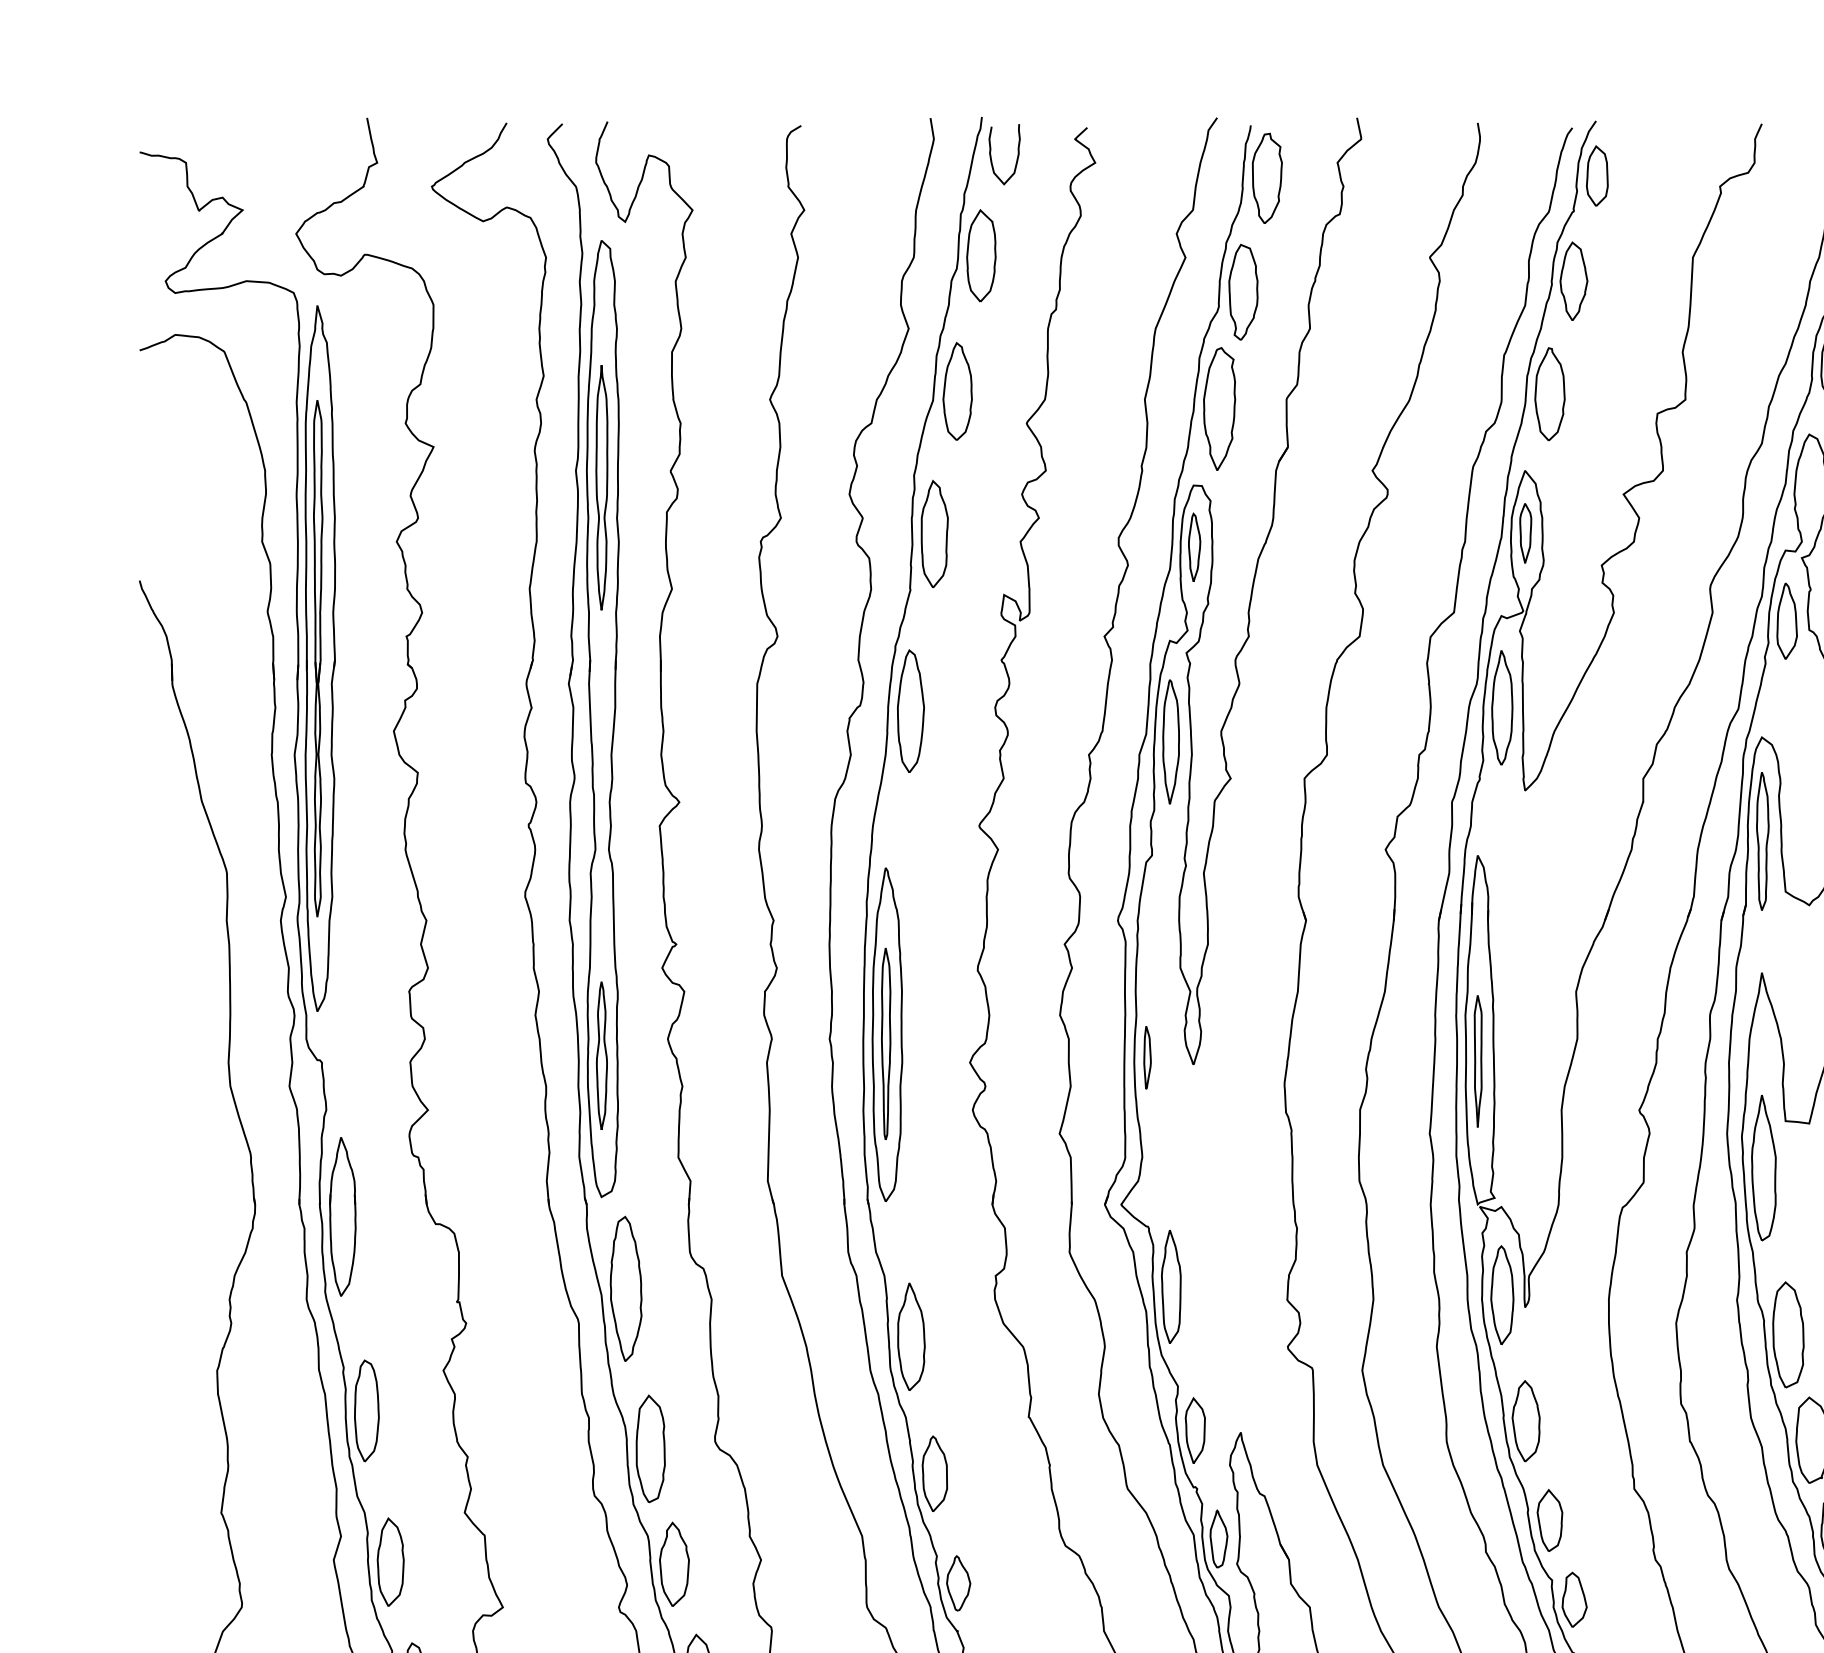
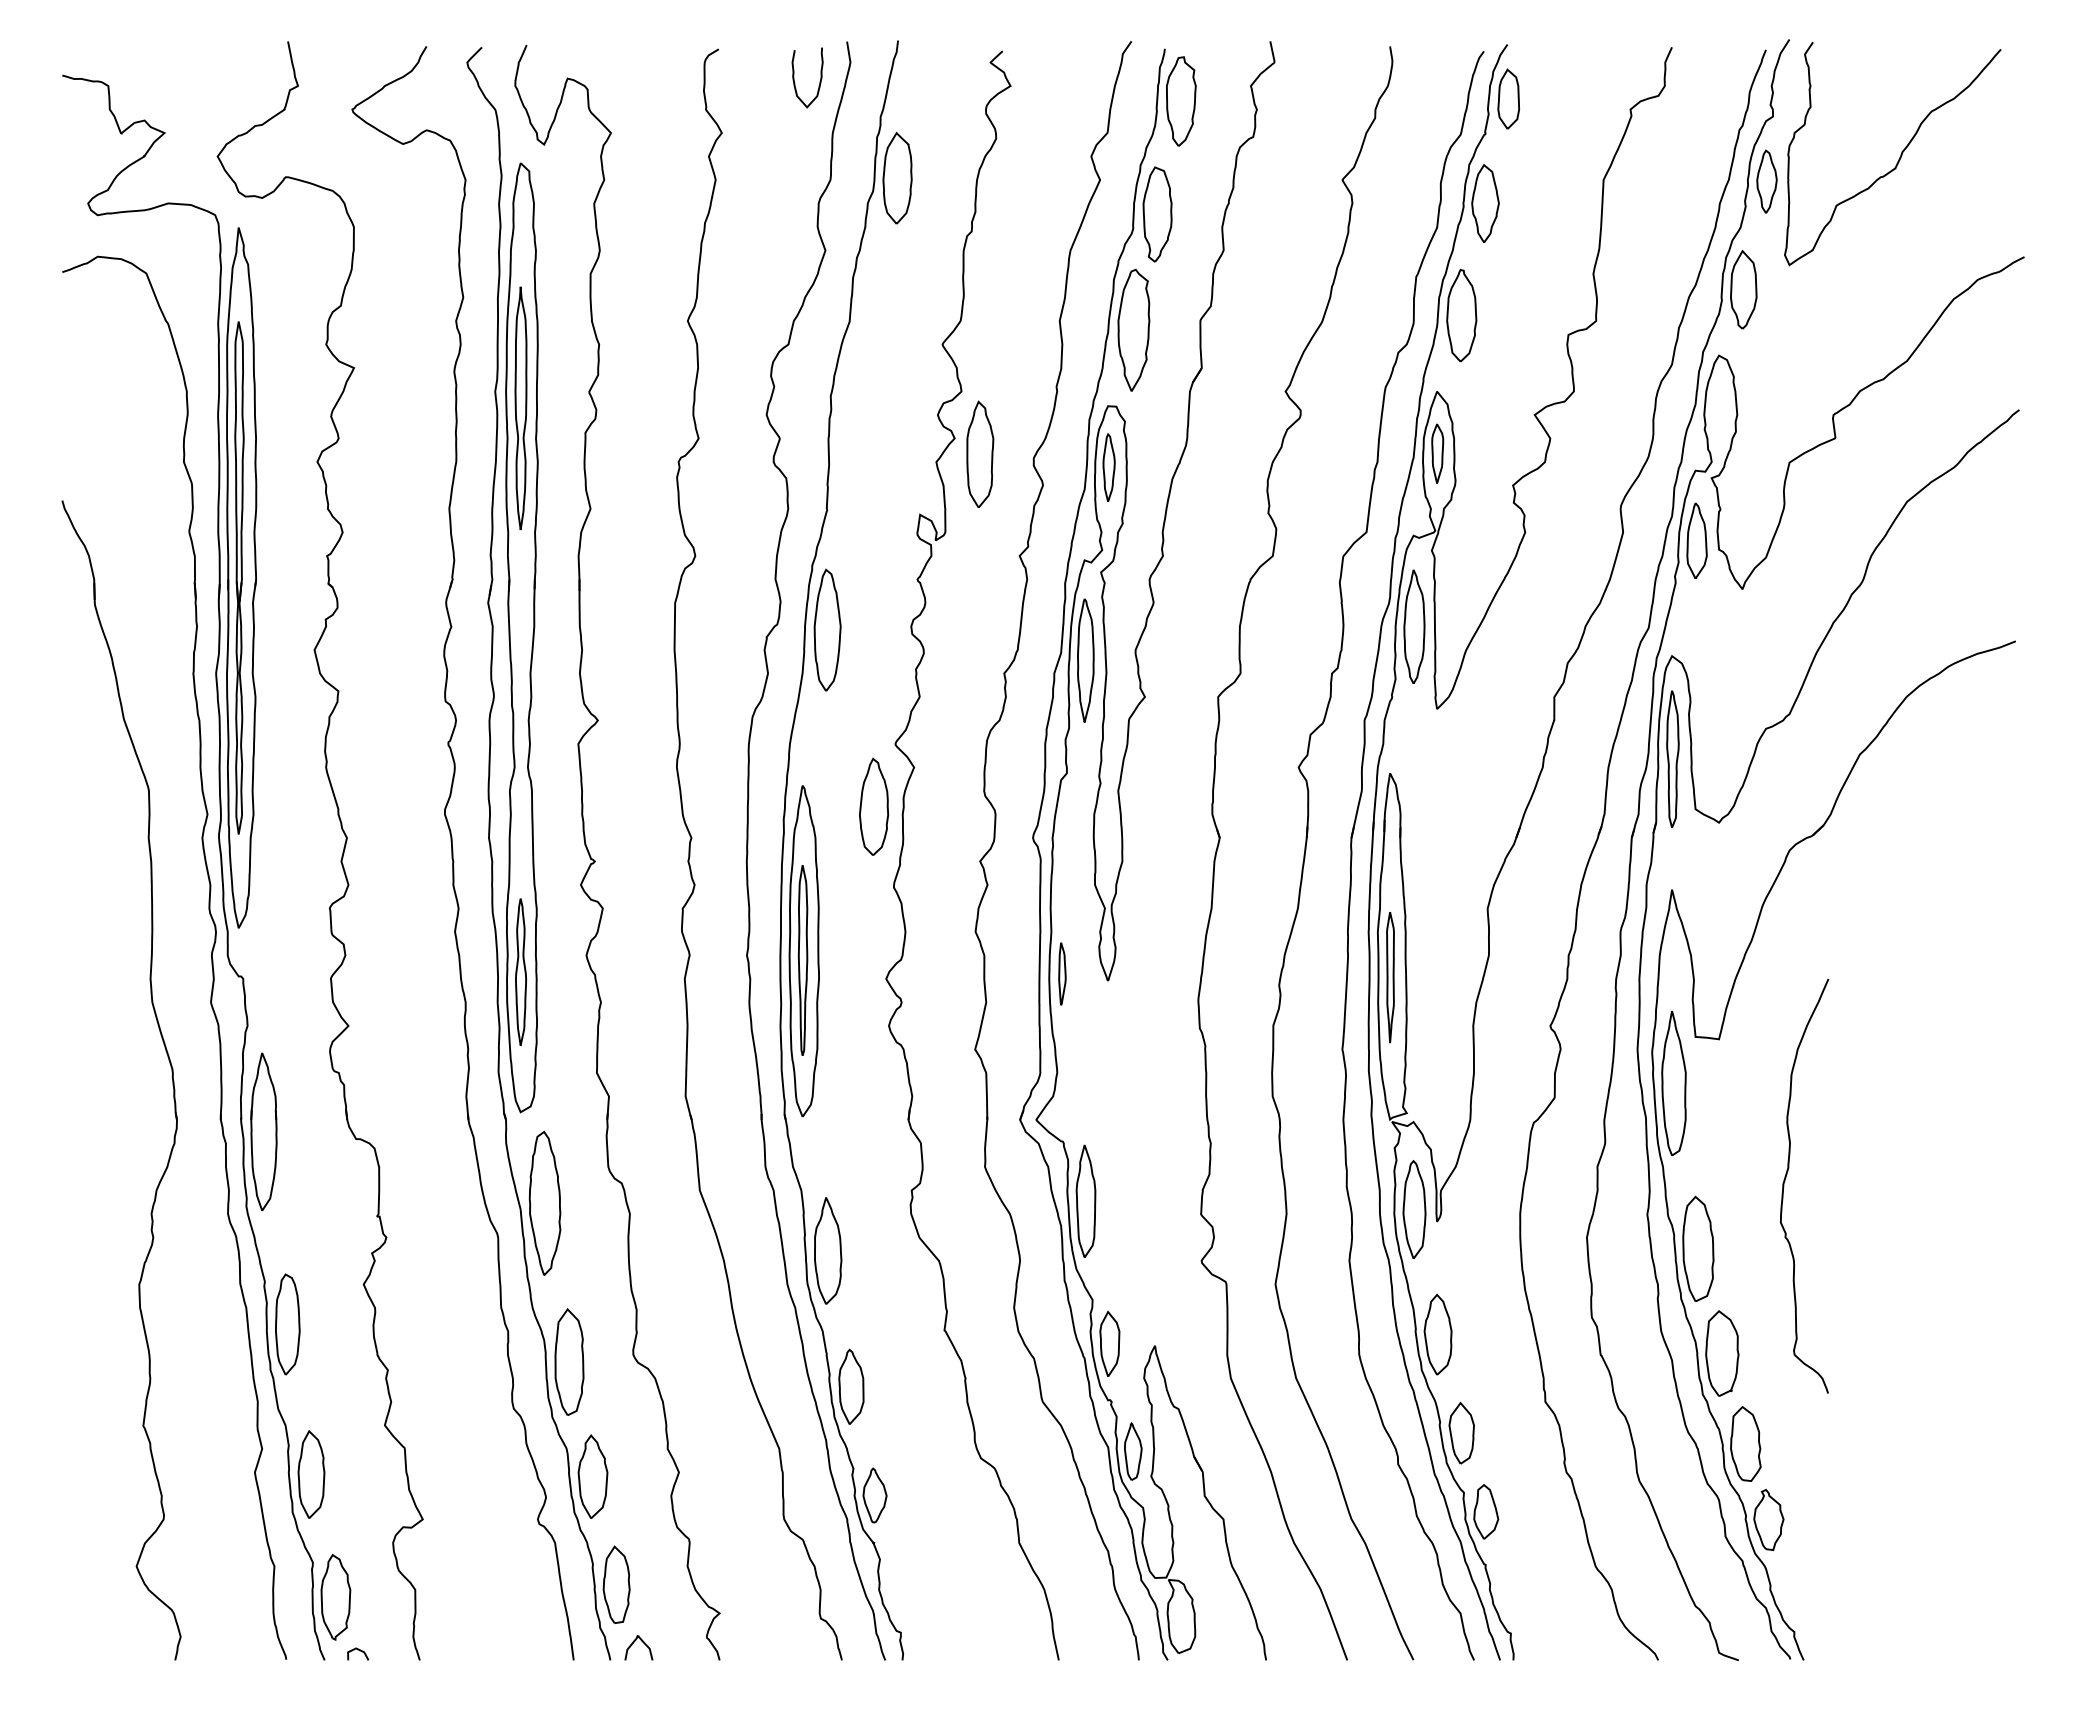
curve: (1016, 158) -> (819, 81), moved
part: (958, 391) -> (874, 806), moved
part: (934, 533) -> (980, 453), moved

